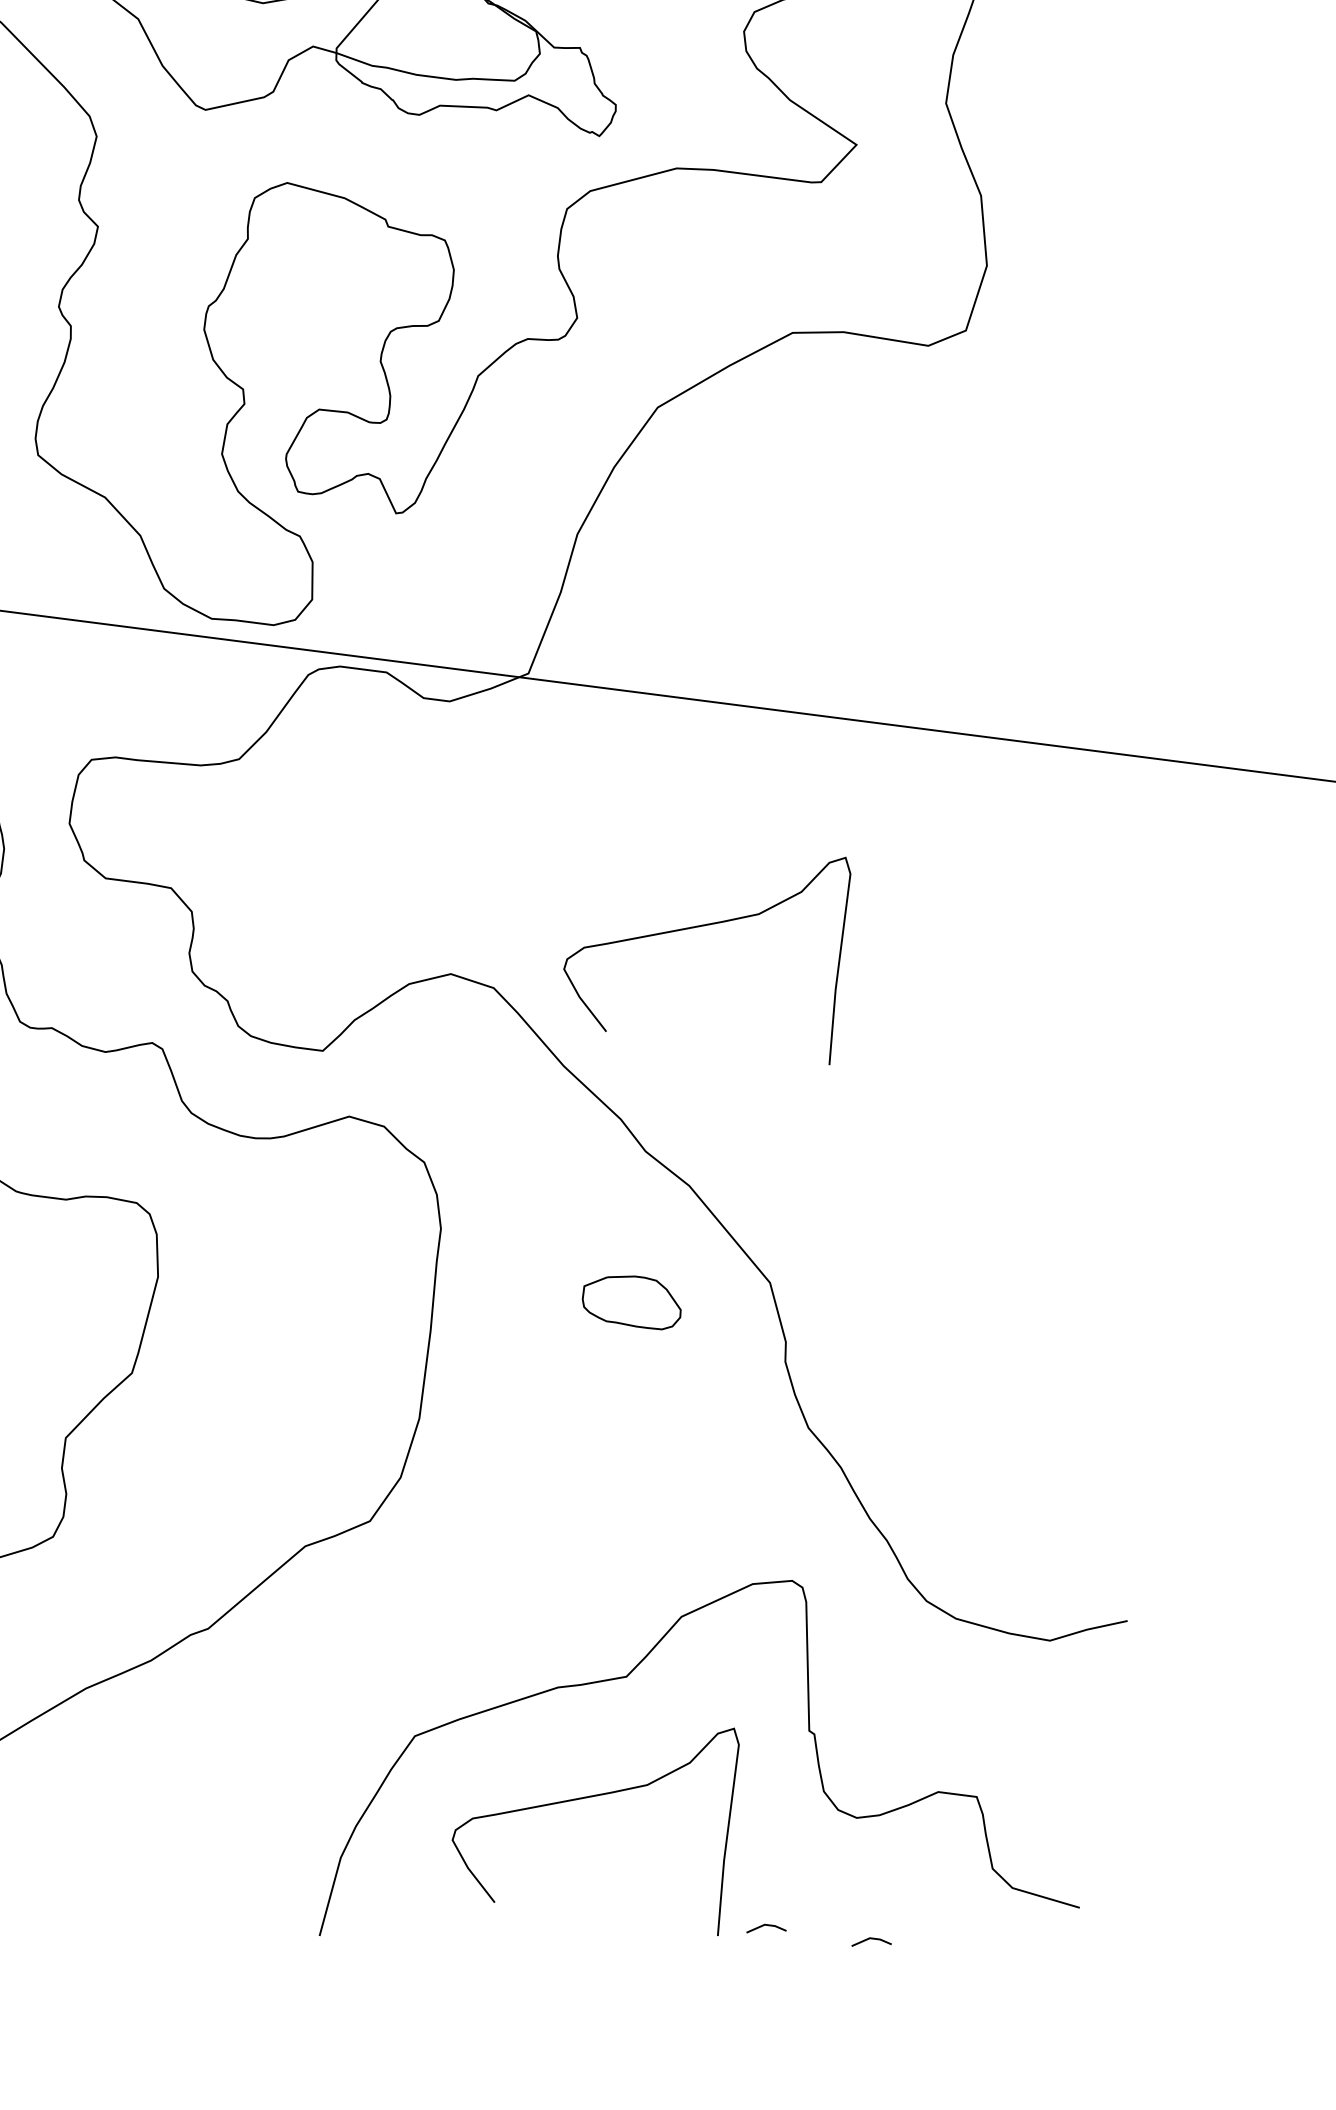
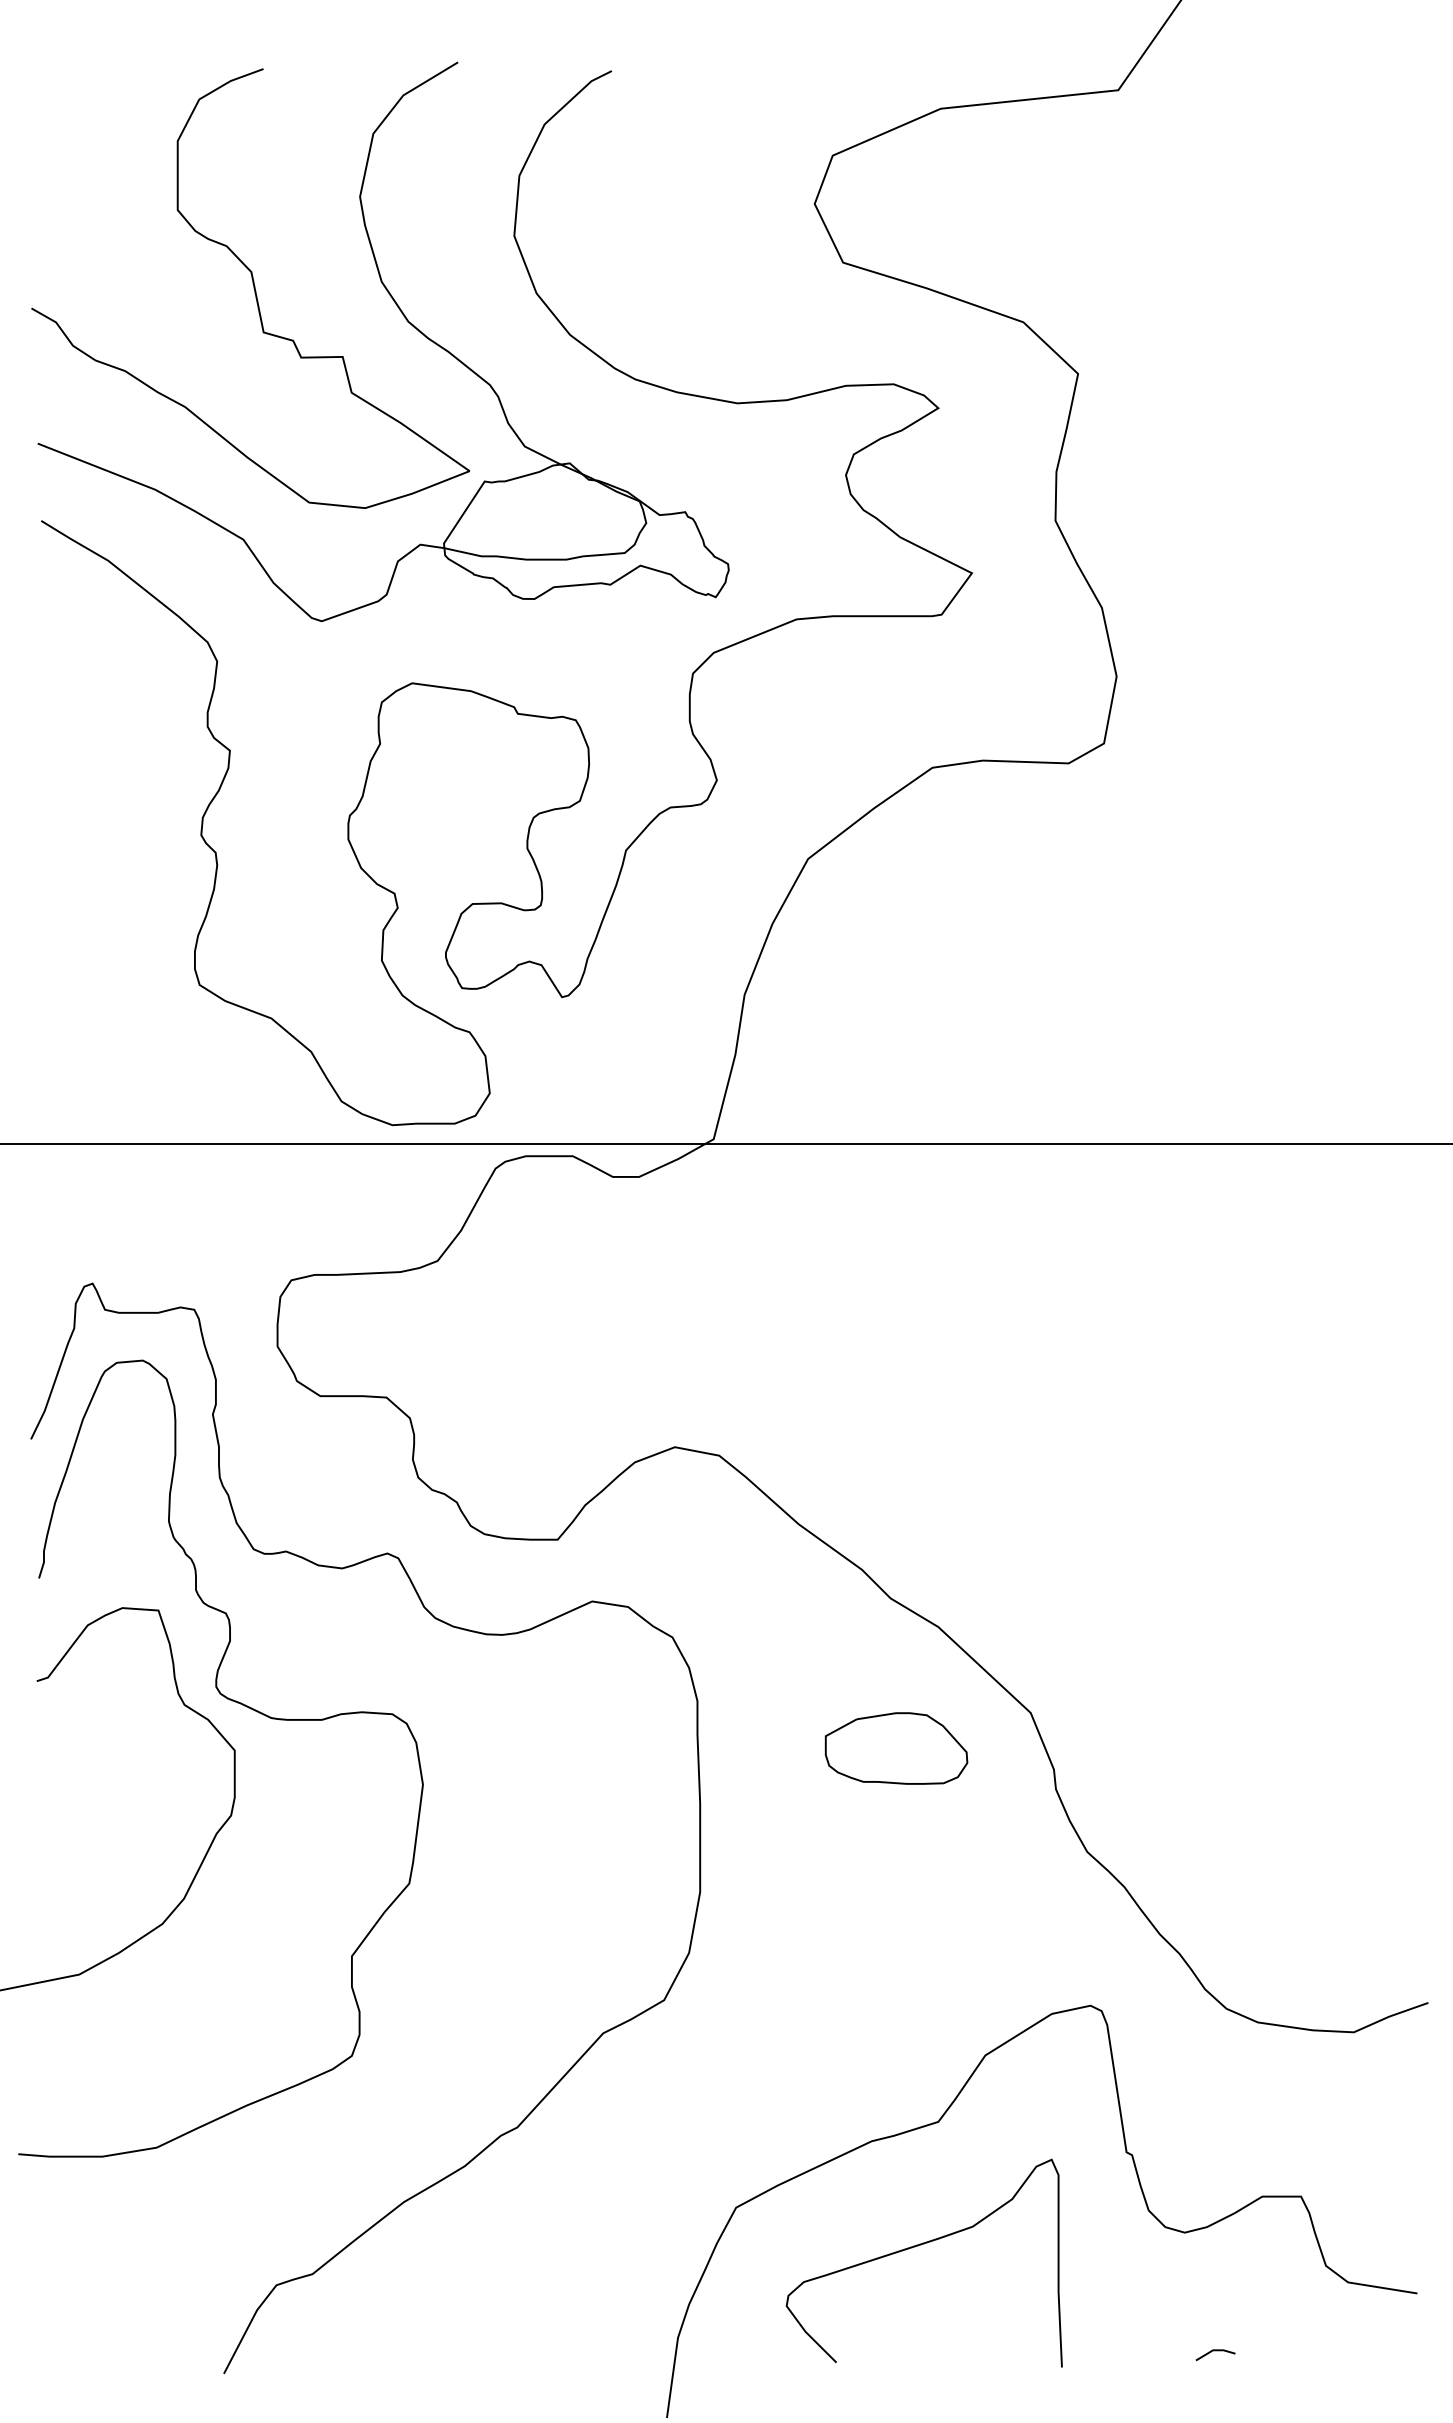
curve: (702, 926) -> (918, 1368), removed
part: (632, 1301) -> (896, 1748), size x1.43
line: (767, 1926) -> (1109, 2351), removed

